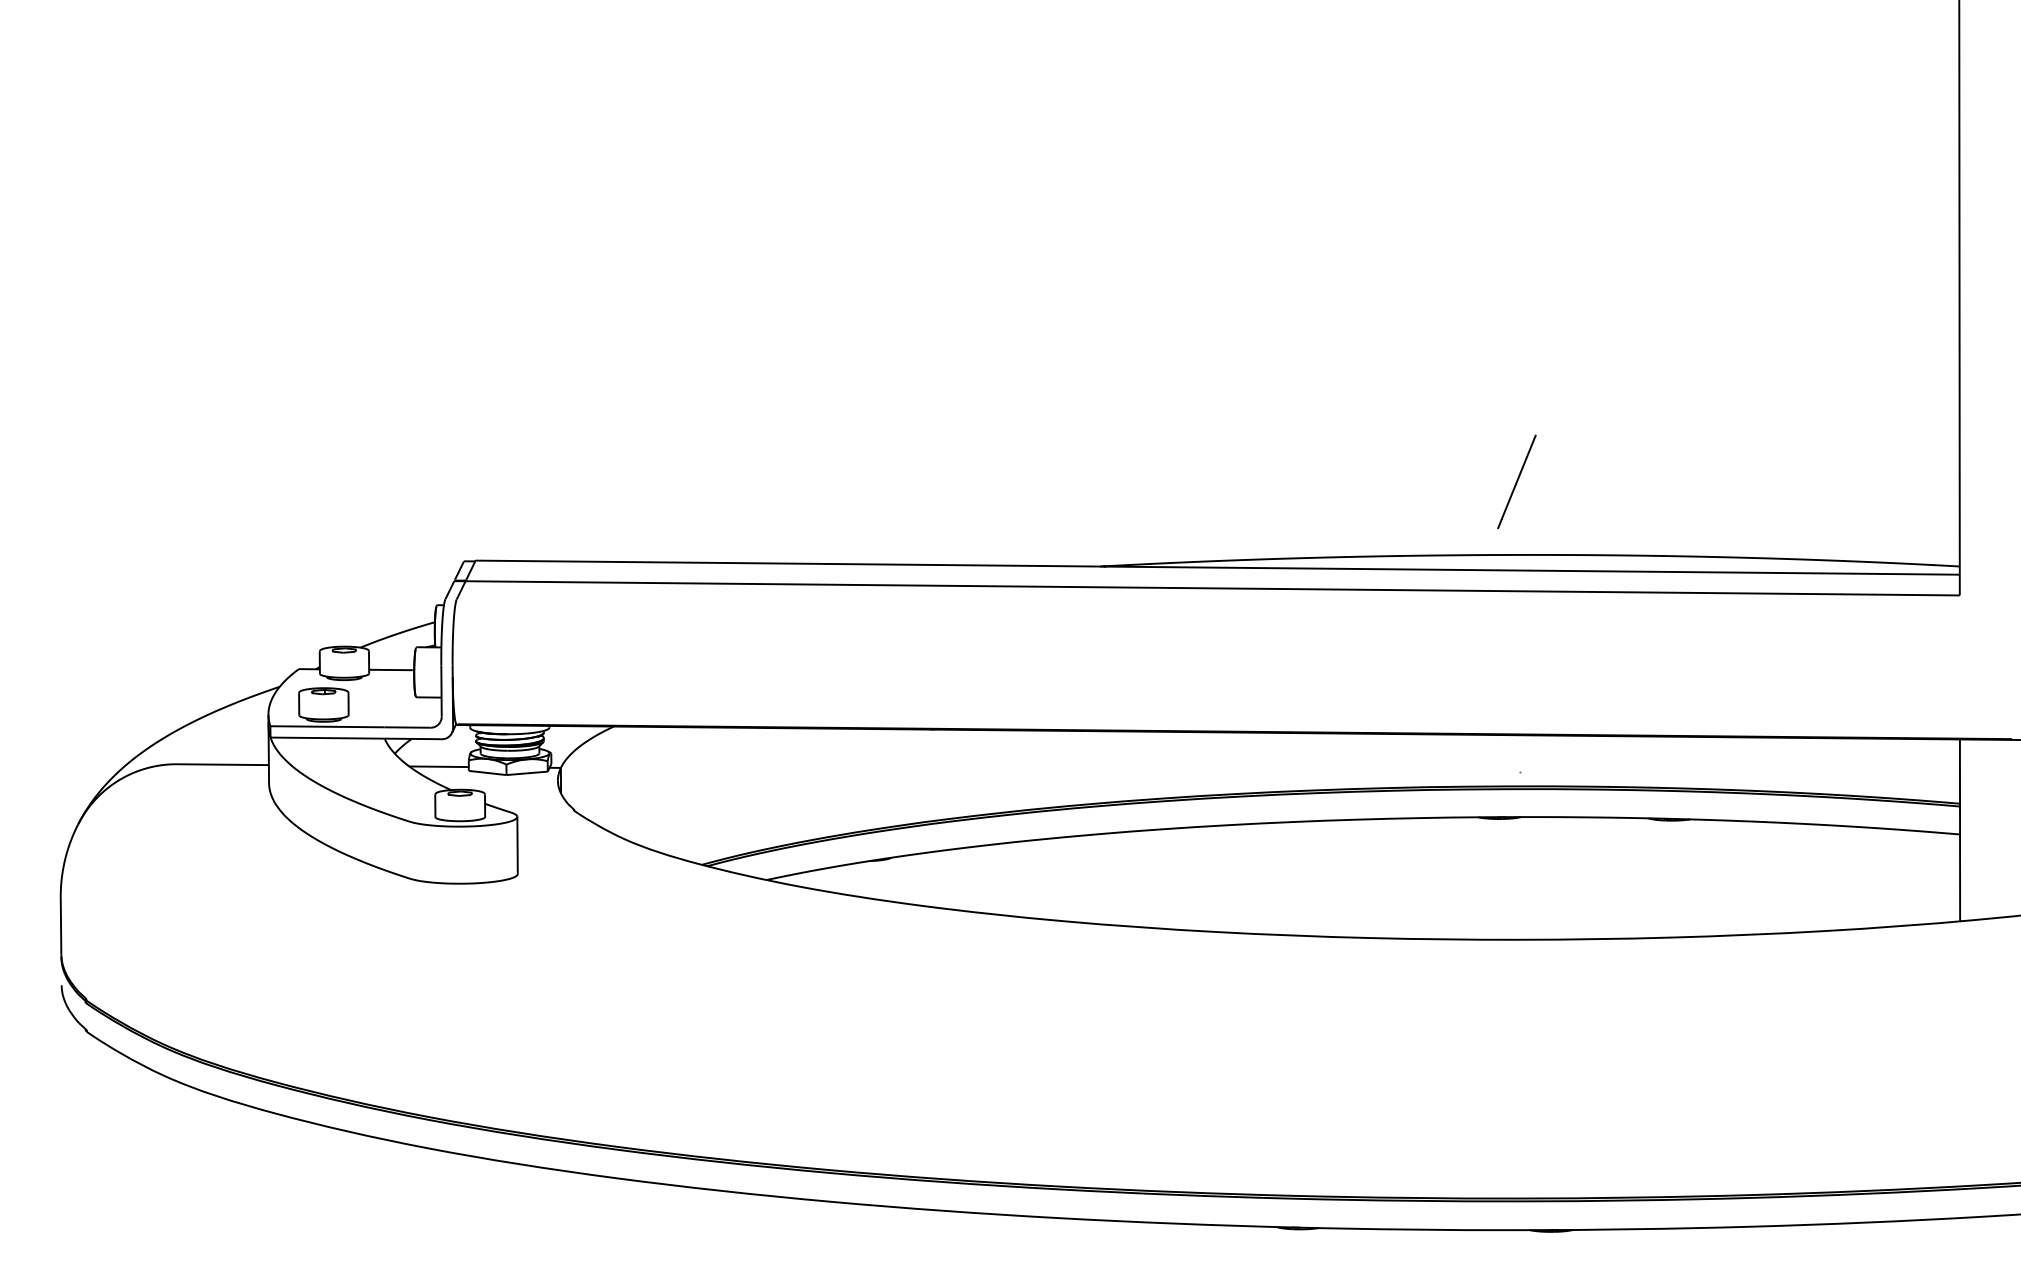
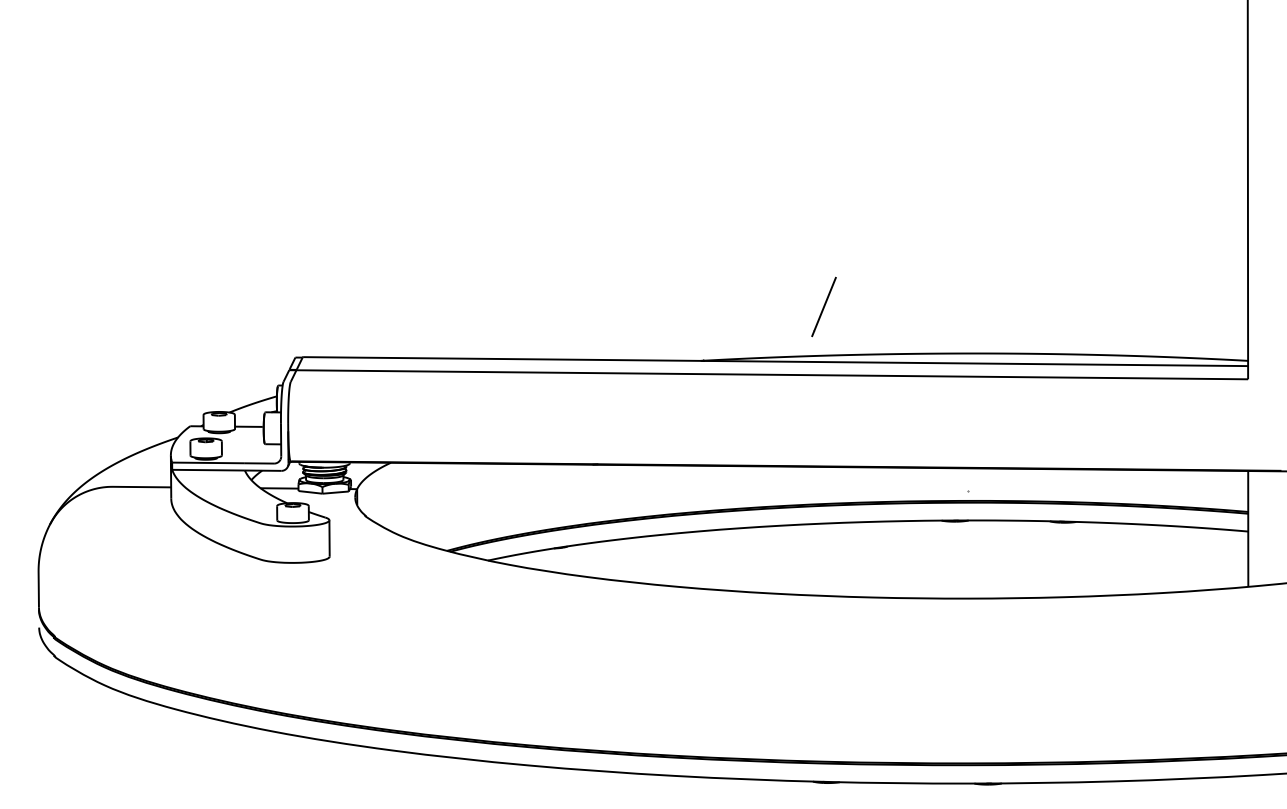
line: (1516, 481) -> (823, 306), moved

